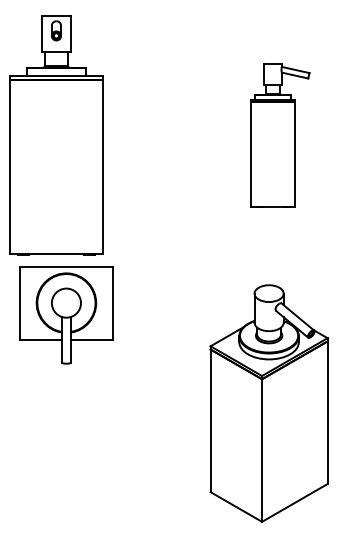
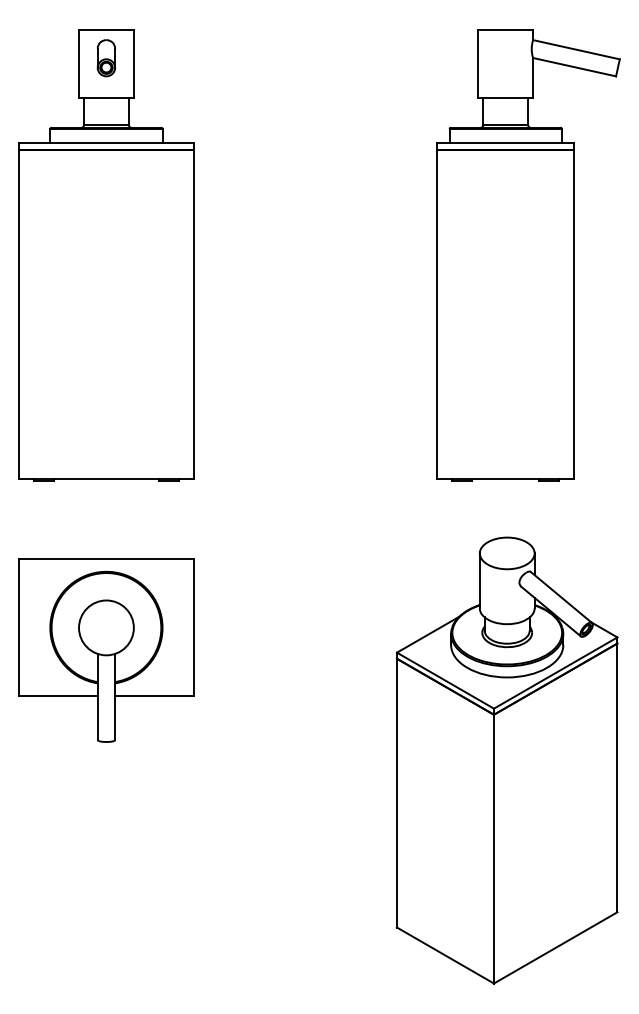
part: (280, 135) -> (528, 255), size x1.67
part: (66, 315) -> (106, 651), moved

